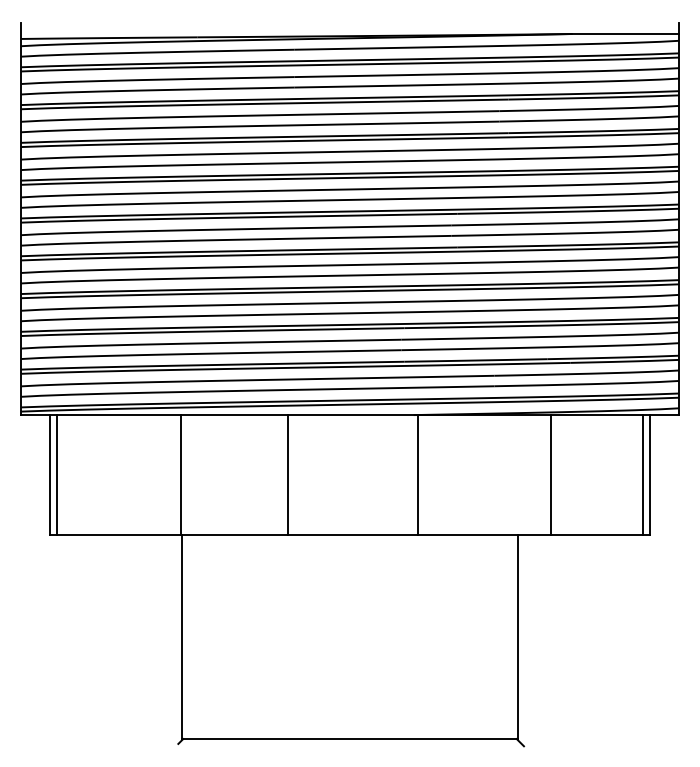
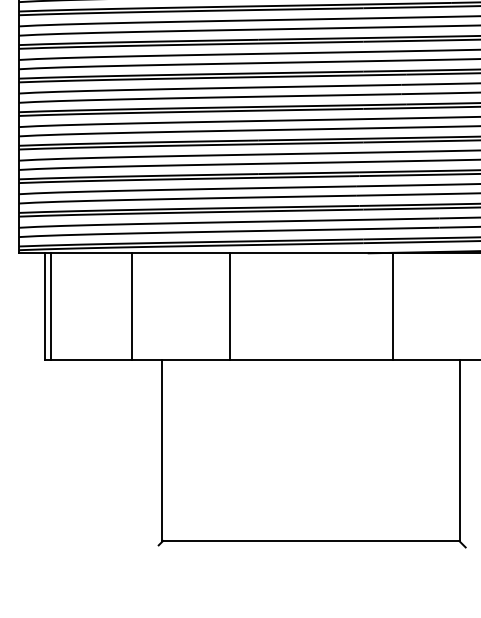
line: (180, 475) -> (132, 306), moved
line: (288, 475) -> (229, 306), moved
line: (417, 475) -> (392, 306), moved

